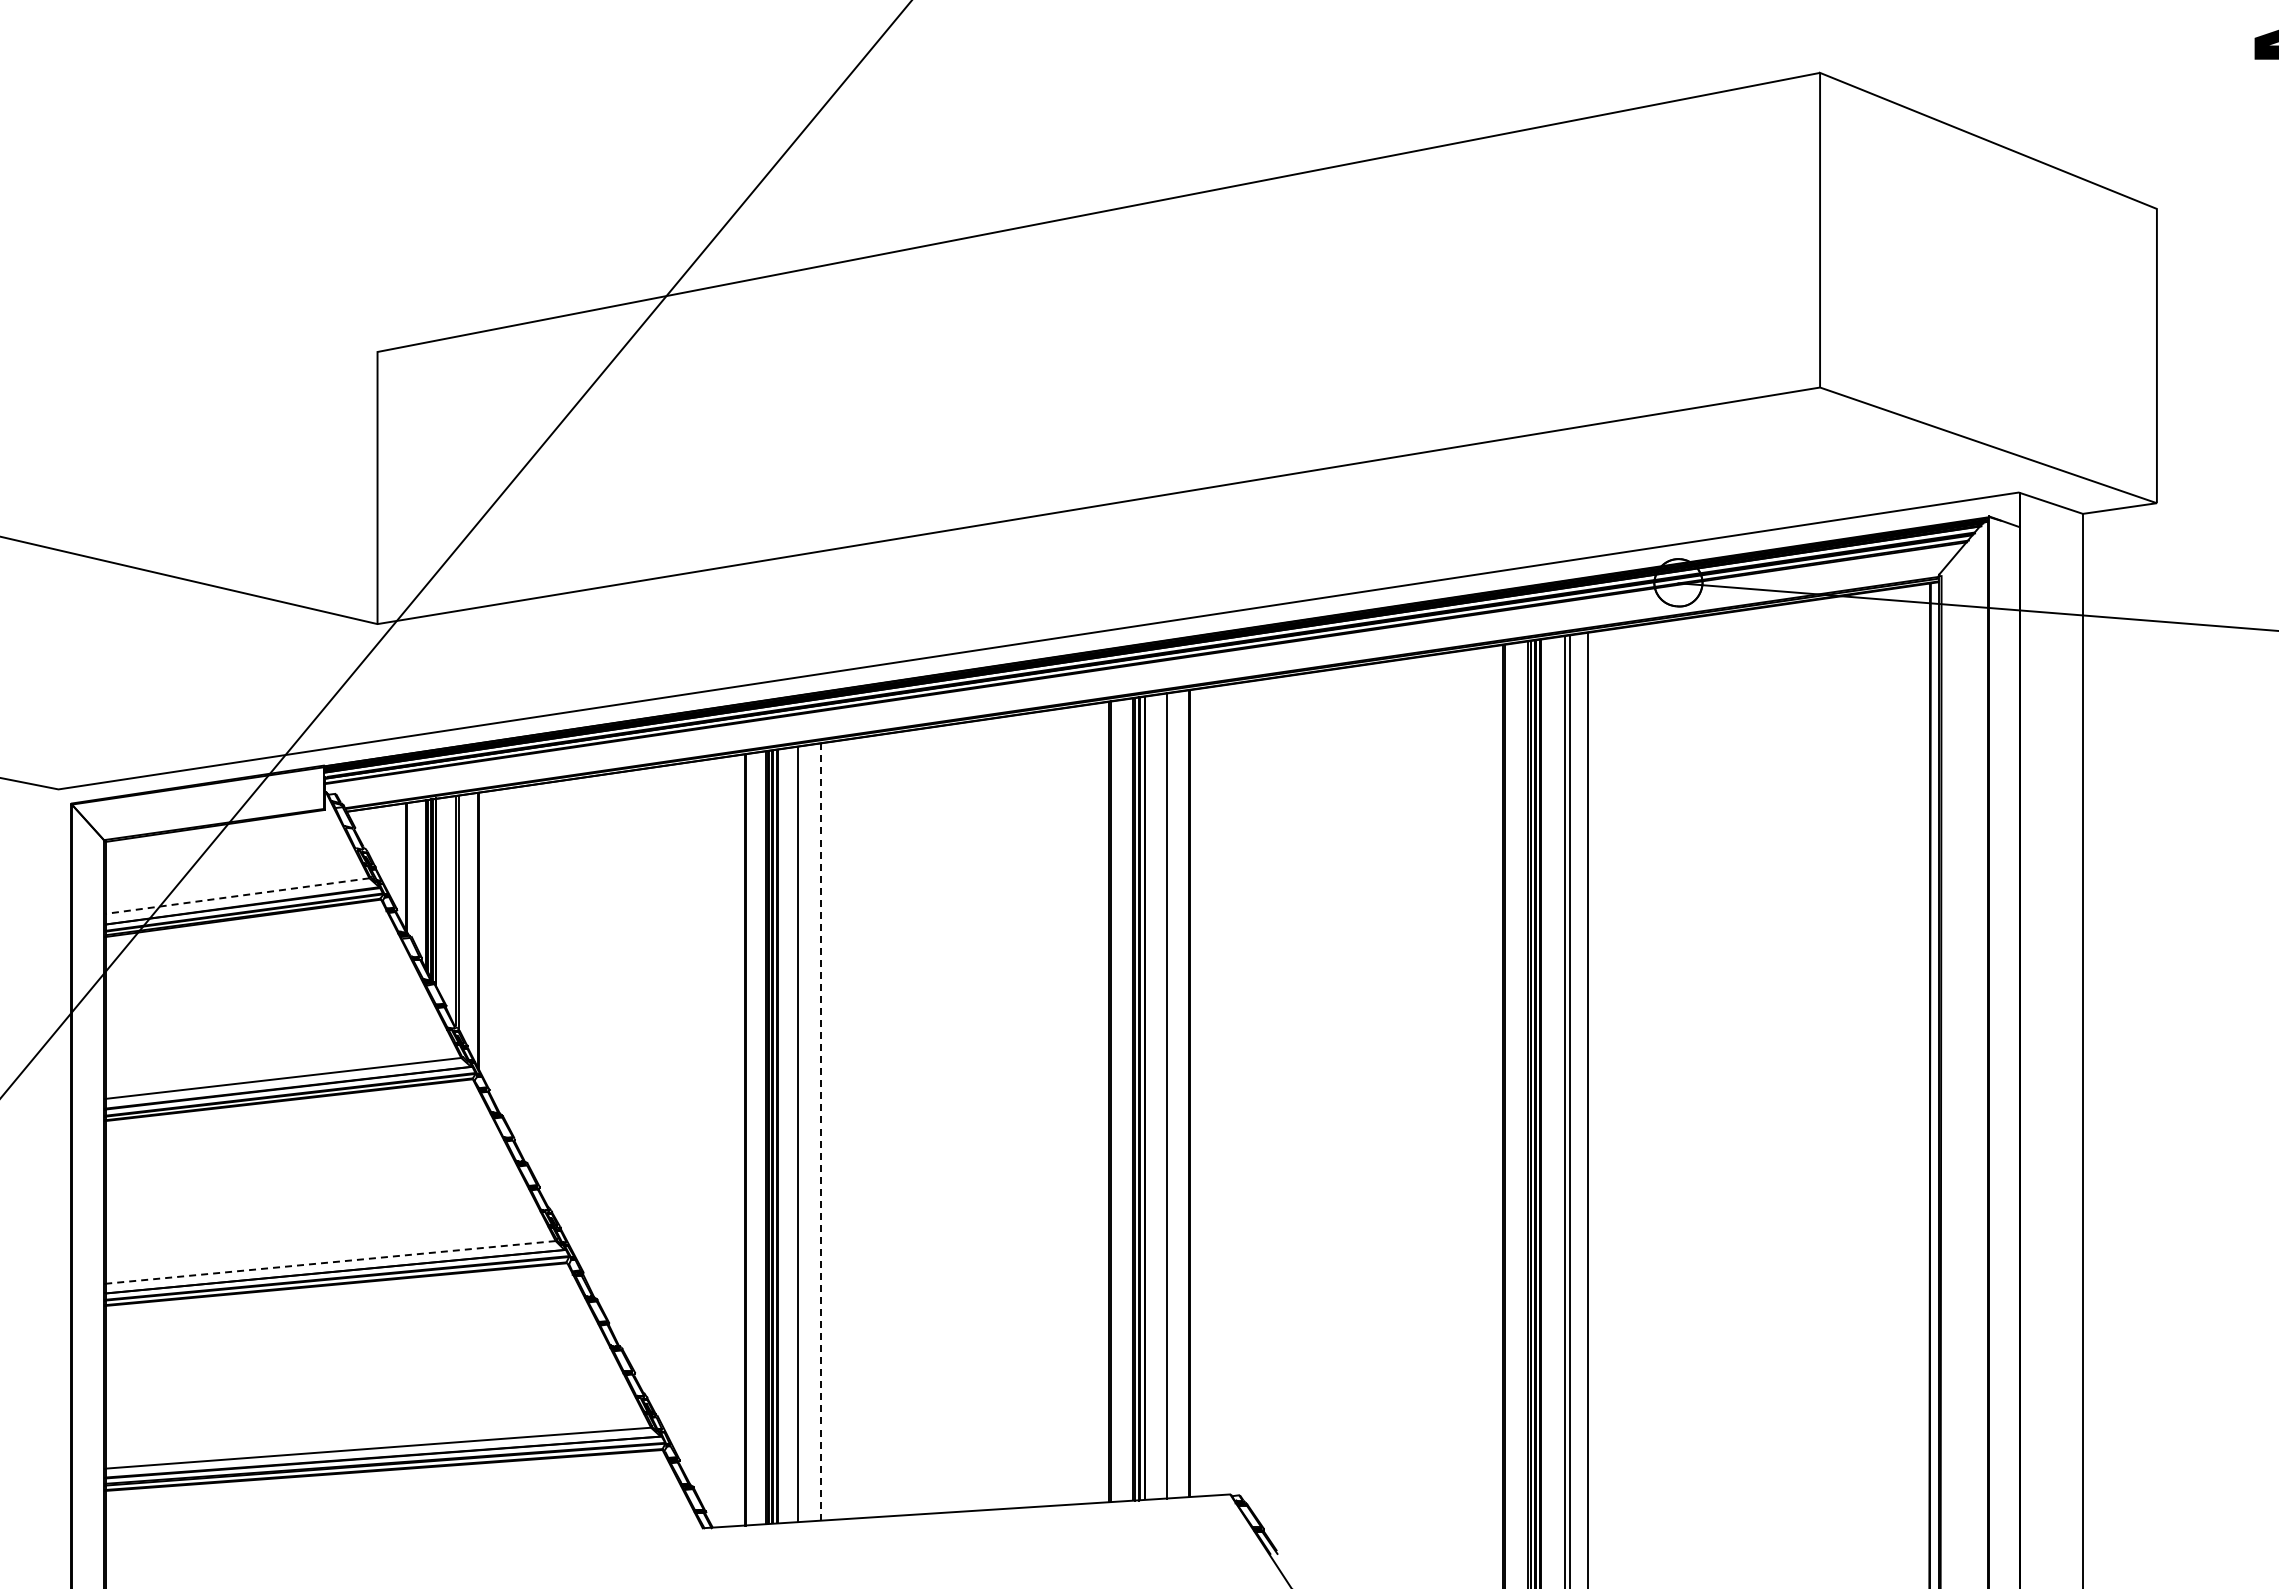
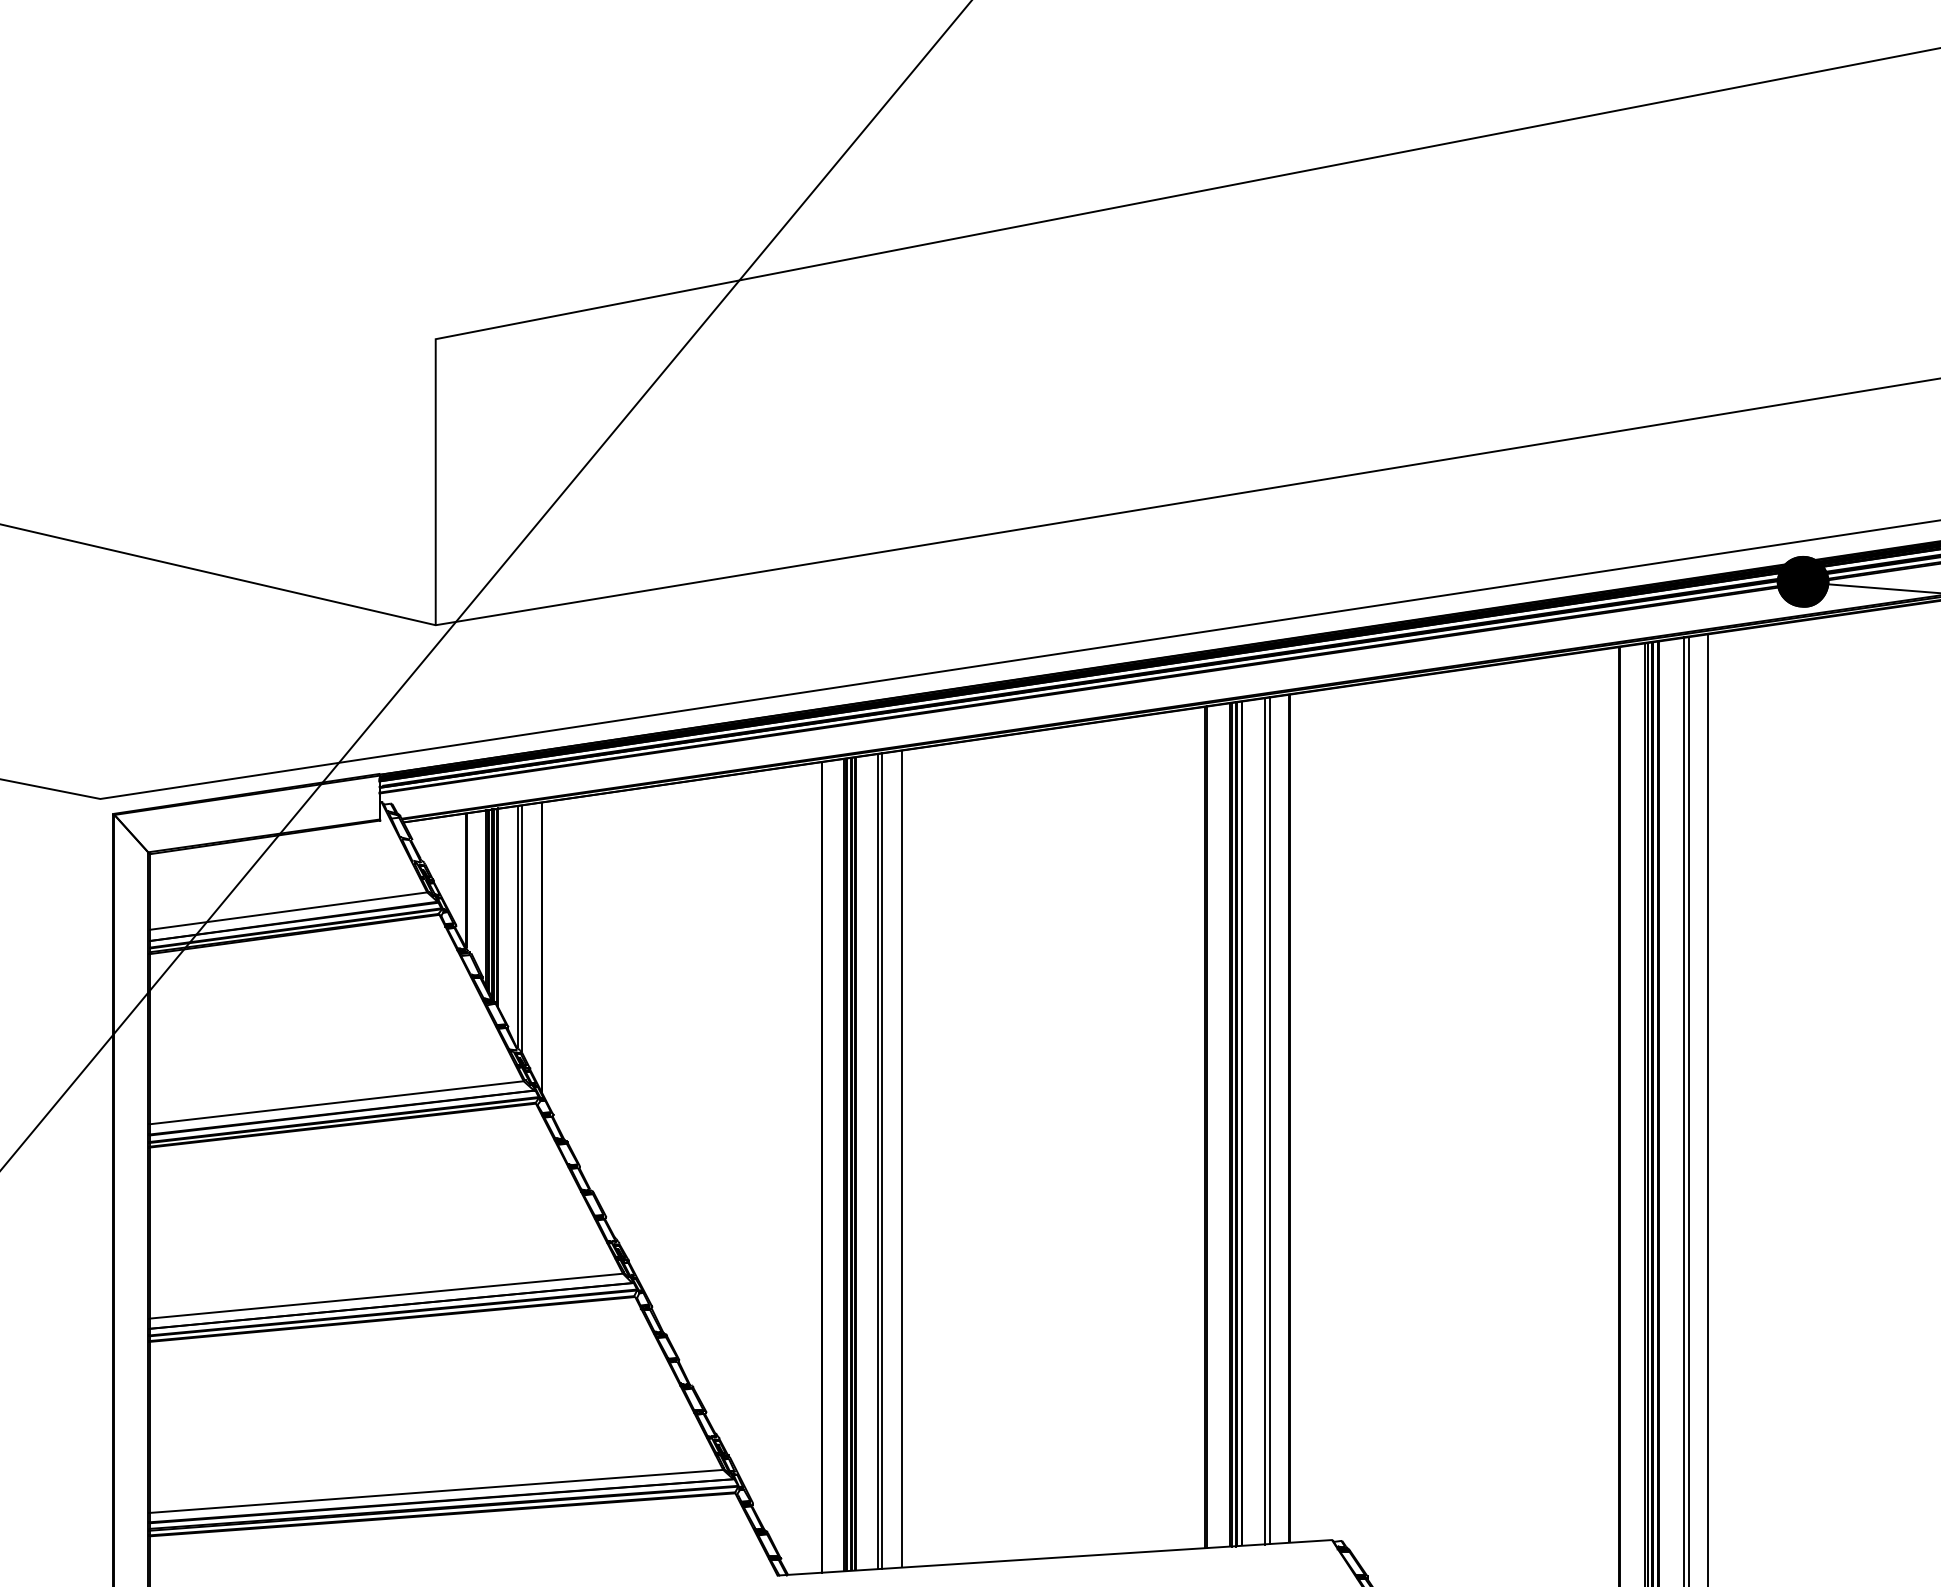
fill: (1678, 582) -> (1803, 581), added
line: (237, 896) -> (288, 911), dashed -> solid
line: (1171, 1095) -> (1270, 1120), added
line: (821, 1132) -> (902, 1159), dashed -> solid
line: (801, 1133) -> (881, 1160), added
line: (330, 1262) -> (386, 1296), dashed -> solid

